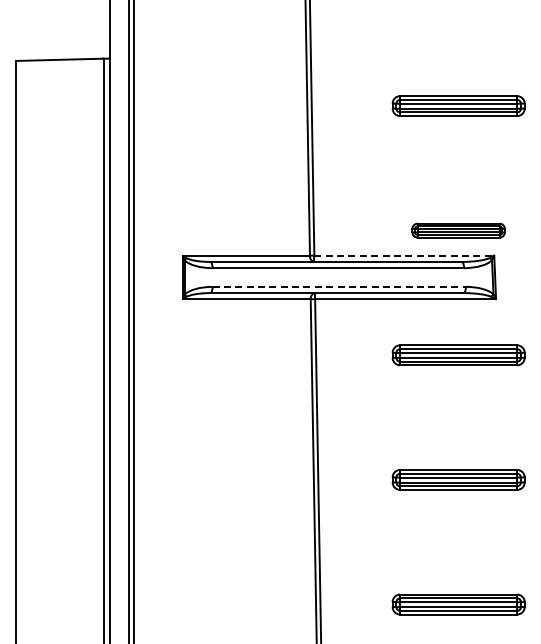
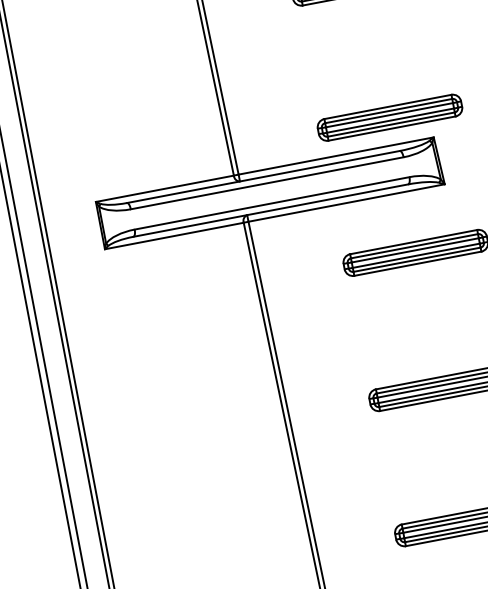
part: (458, 230) -> (389, 117), size x1.43
line: (404, 255) -> (336, 155), dashed -> solid
line: (339, 286) -> (272, 202), dashed -> solid

